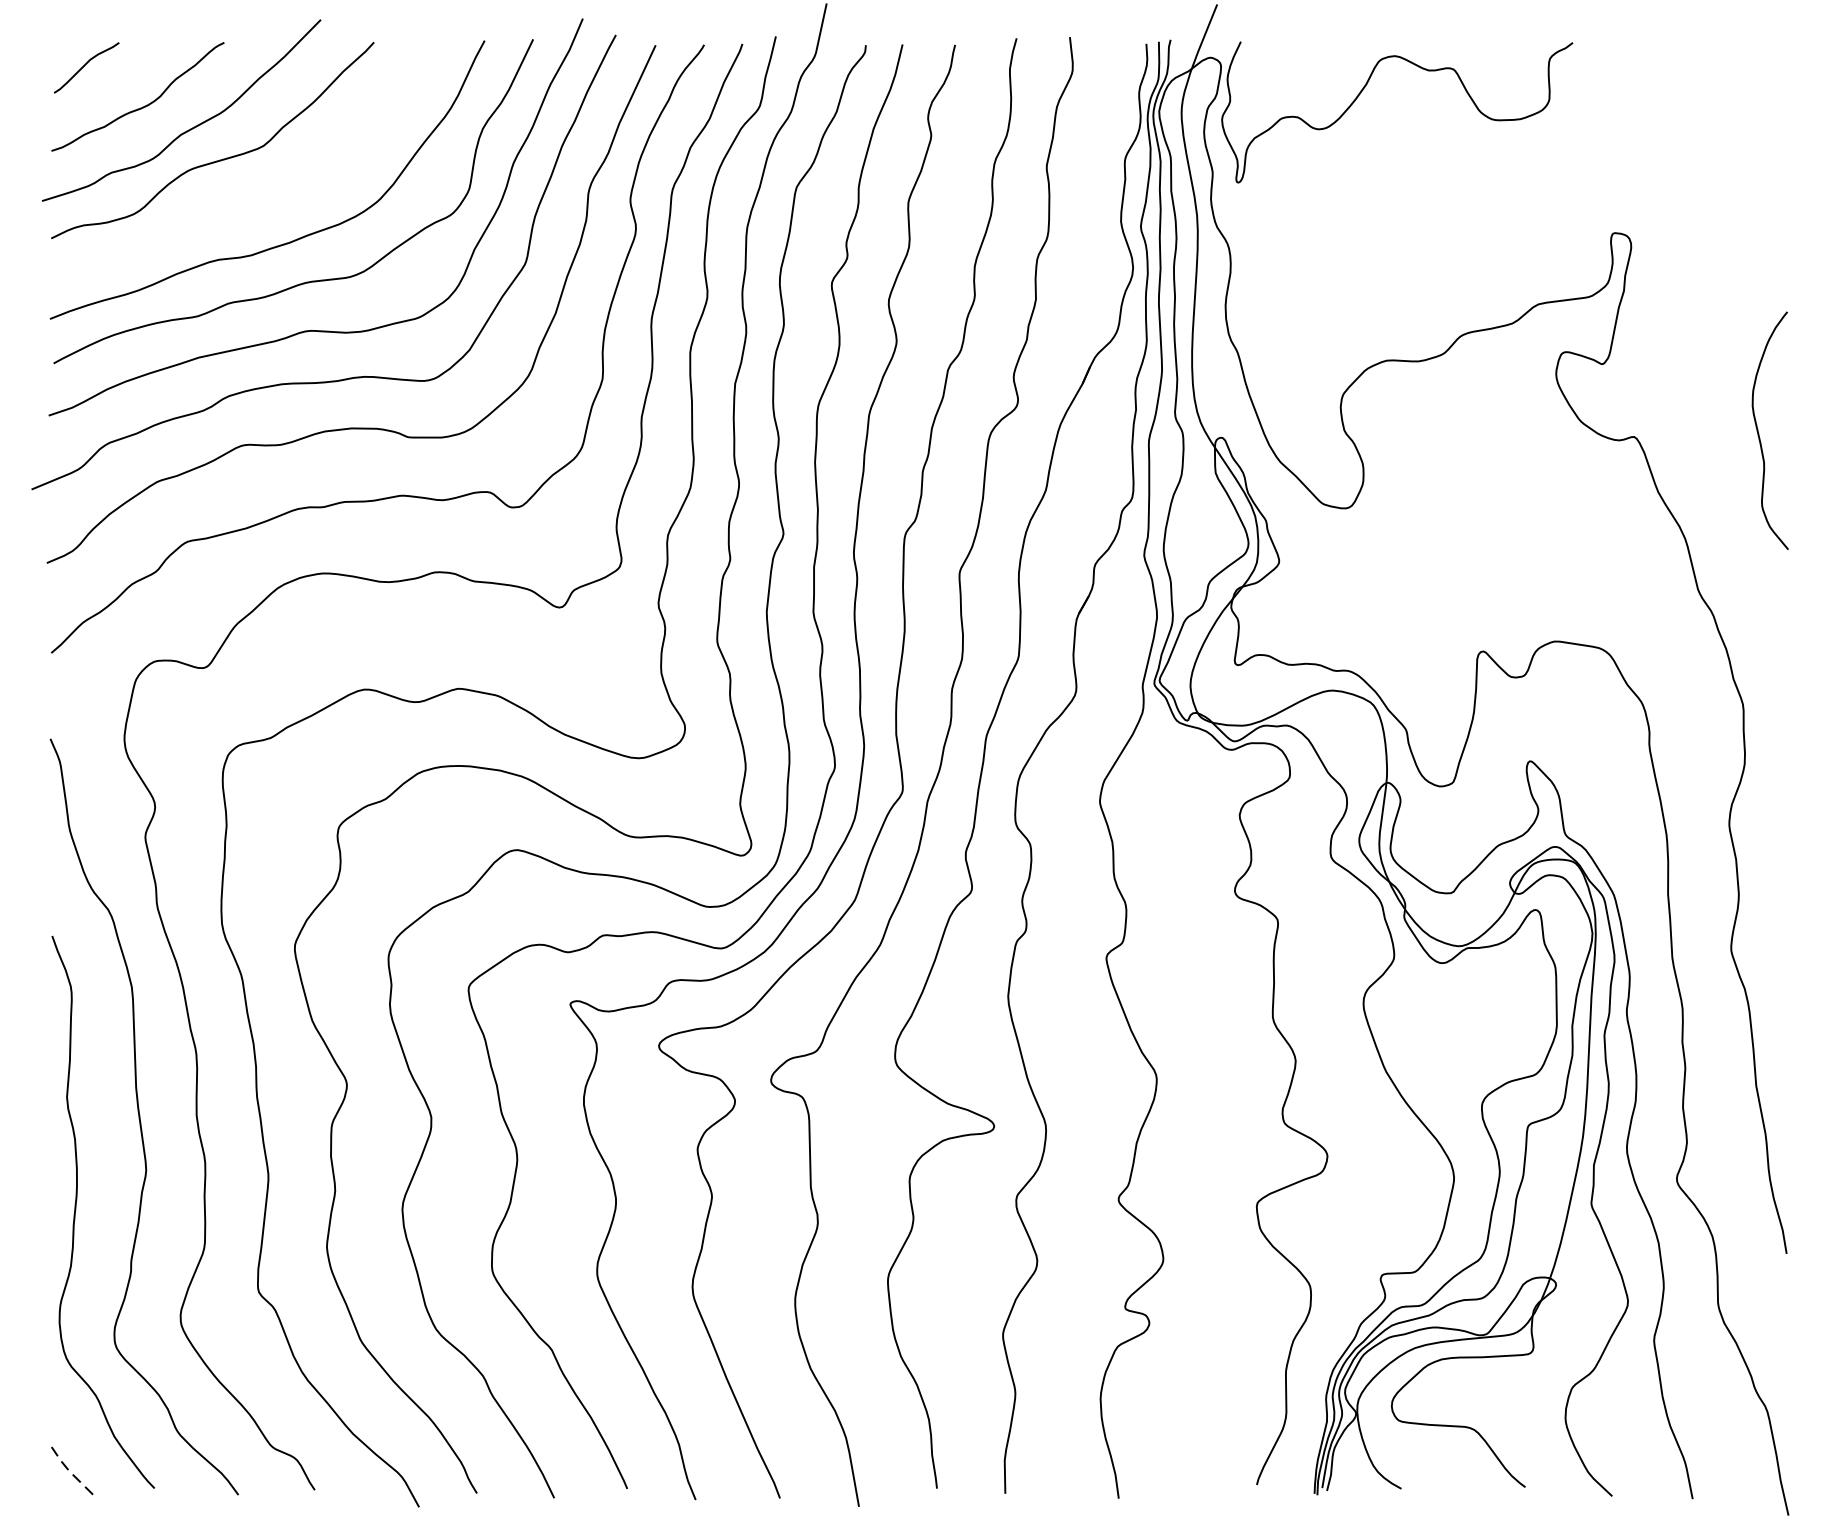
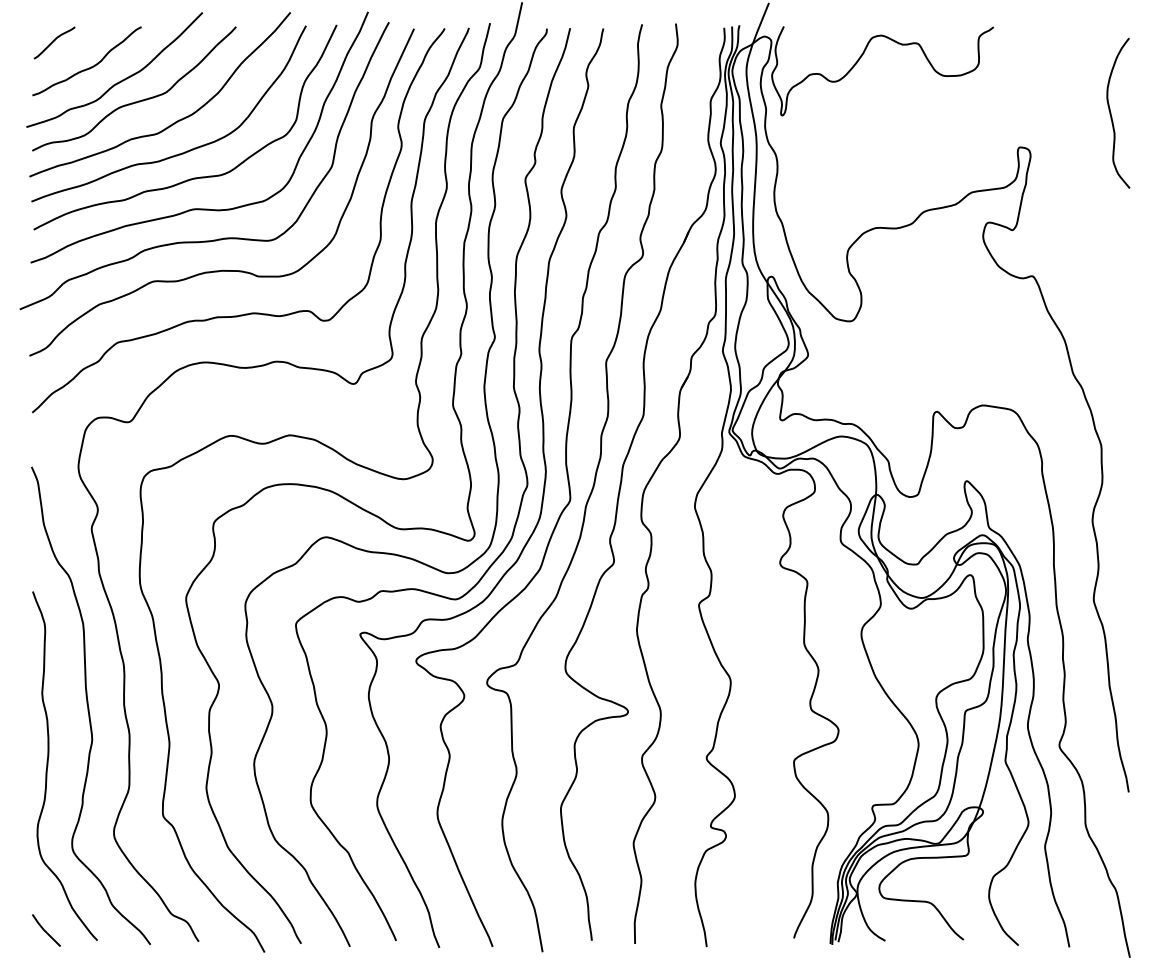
curve: (277, 192) -> (175, 121), added
curve: (1759, 429) -> (1111, 112), moved
line: (70, 1472) -> (44, 930), dashed -> solid

